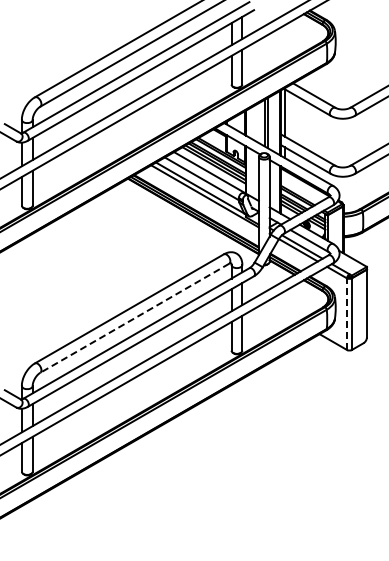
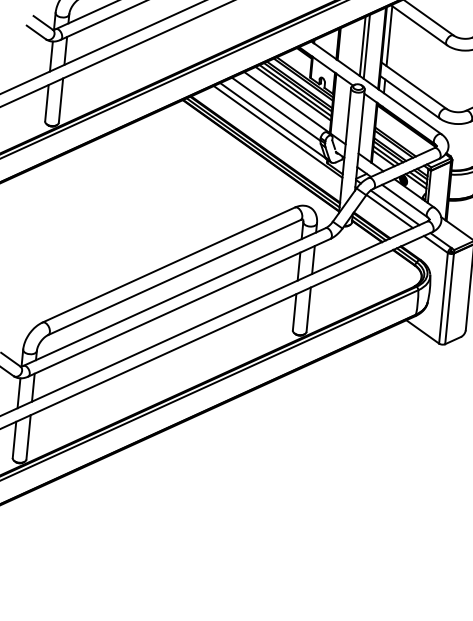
line: (347, 314) -> (444, 298), dashed -> solid
line: (134, 318) -> (173, 277), dashed -> solid

